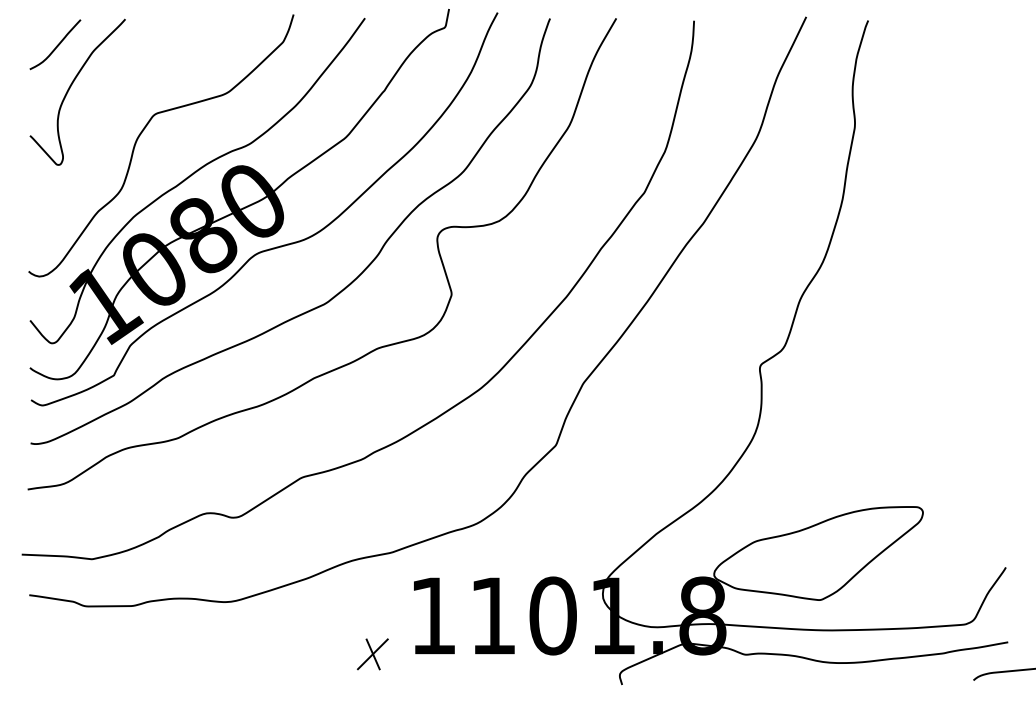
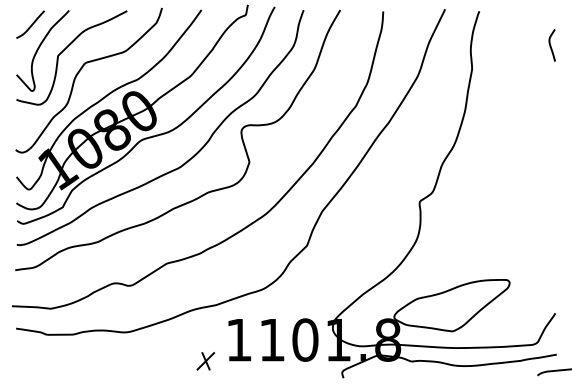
curve: (998, 82) -> (551, 45), added
curve: (118, 91) -> (65, 50), added

